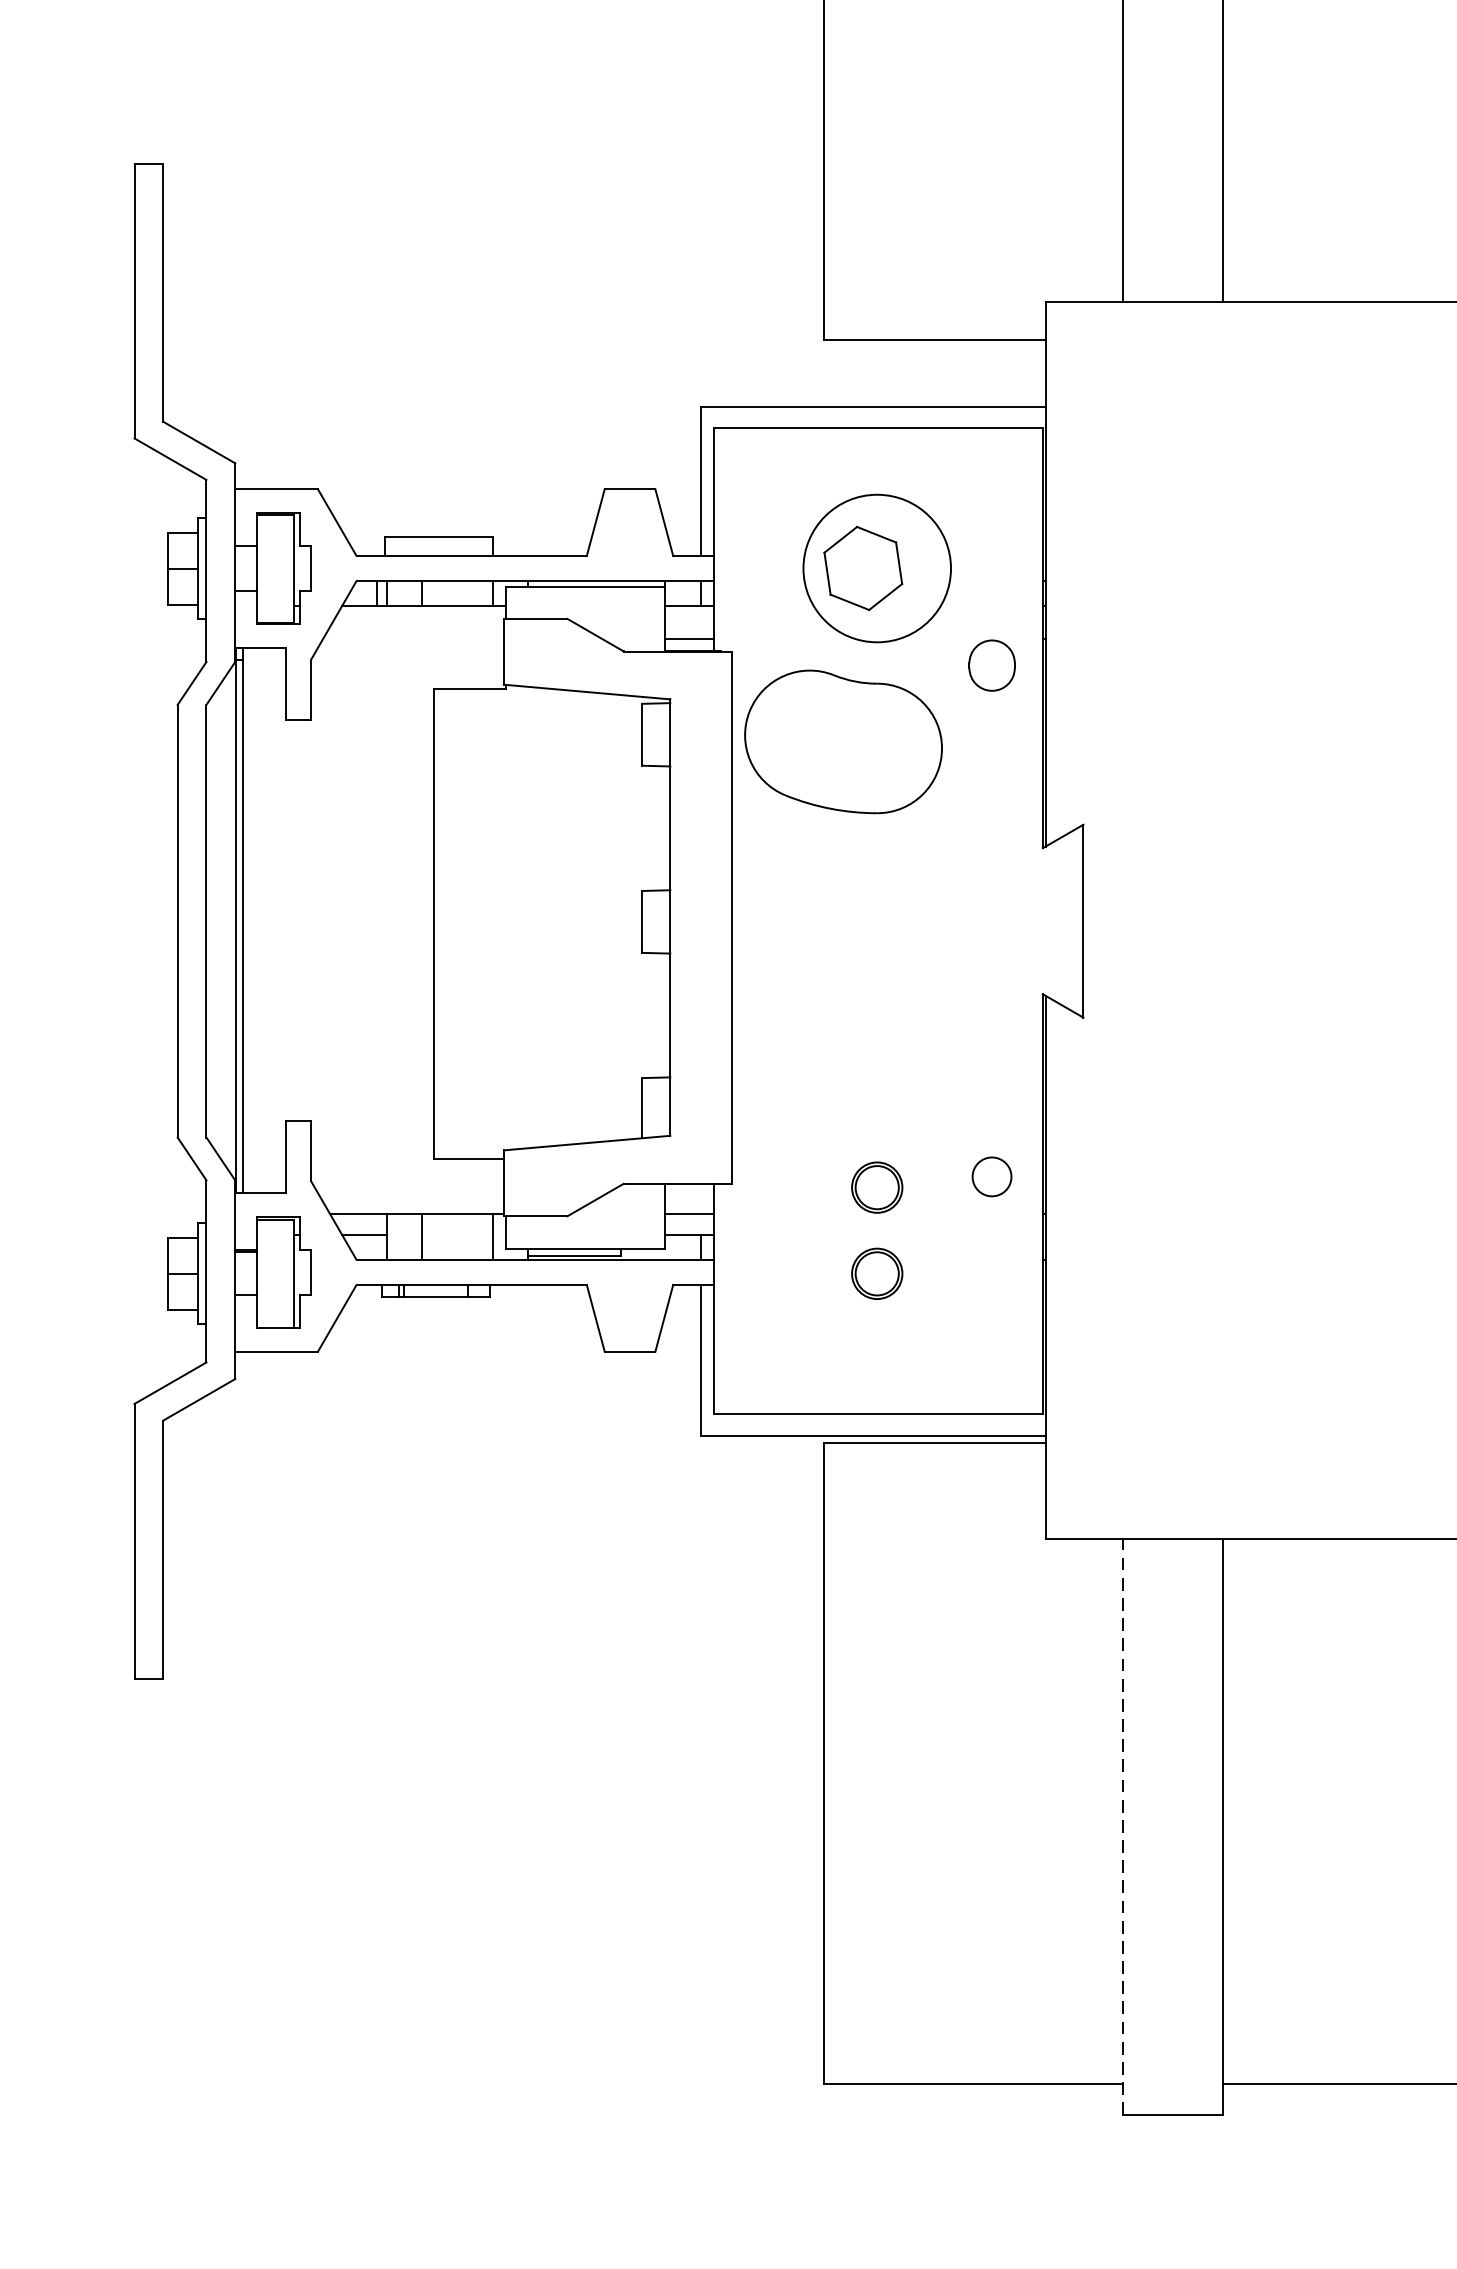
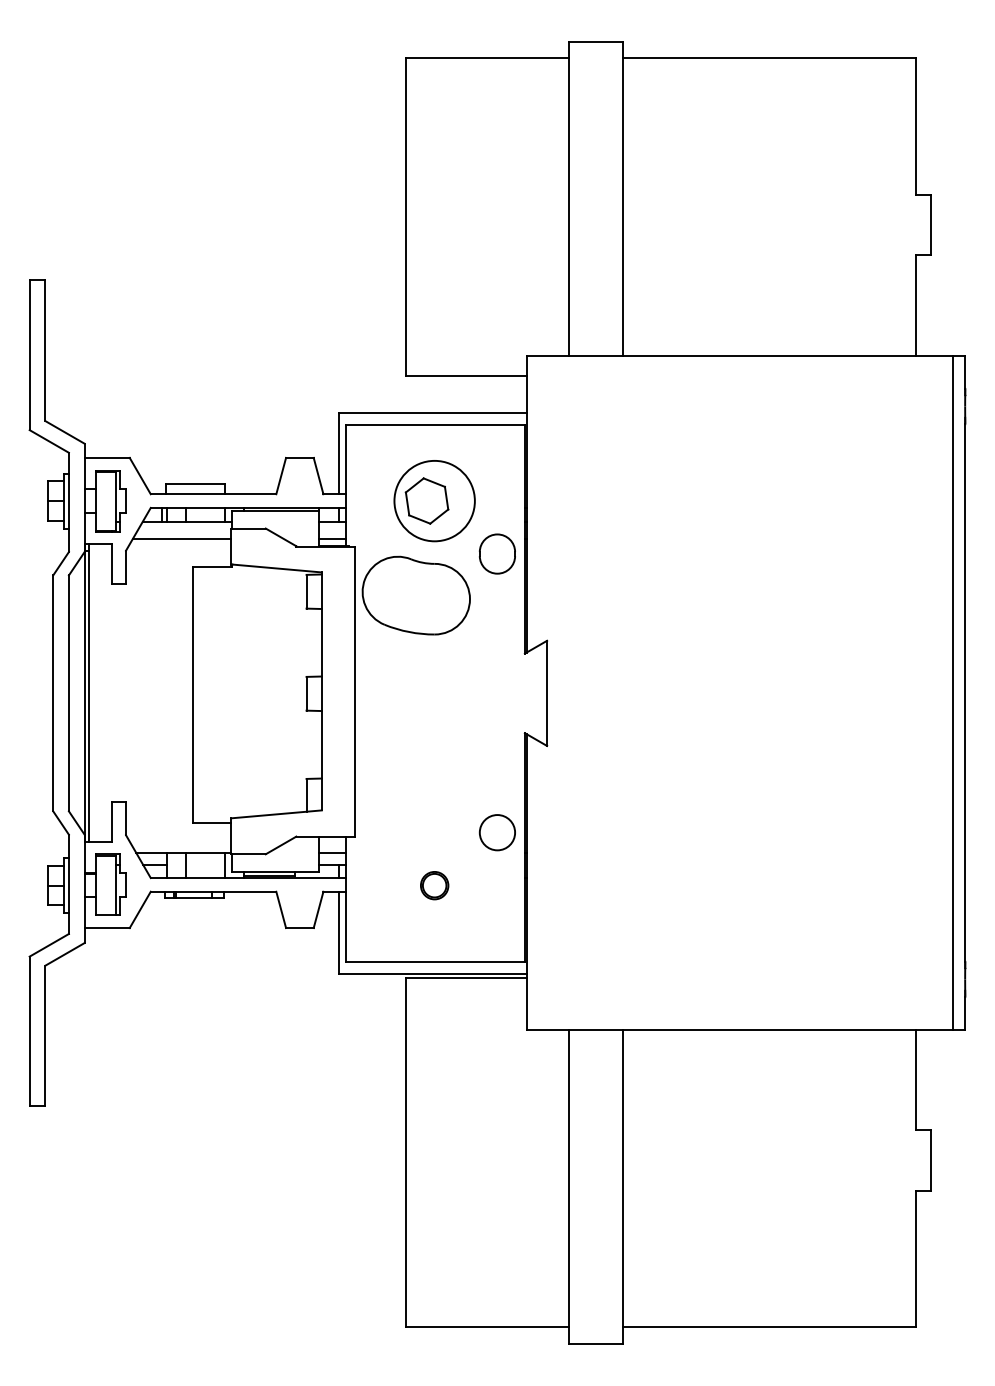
line: (412, 638) -> (181, 539), added
part: (990, 664) -> (496, 553), size x1.43
circle: (990, 1176) -> (496, 832), size x1.67
part: (876, 1187) -> (434, 838), removed
line: (1122, 1827) -> (568, 1187), dashed -> solid

